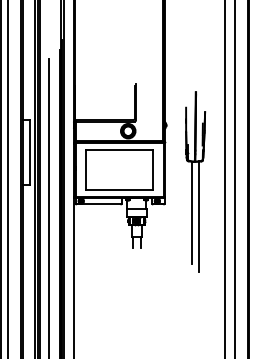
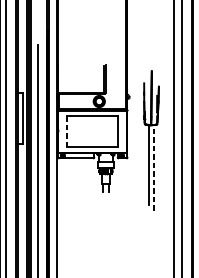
line: (86, 170) -> (66, 132), solid -> dashed
line: (199, 216) -> (154, 167), solid -> dashed

